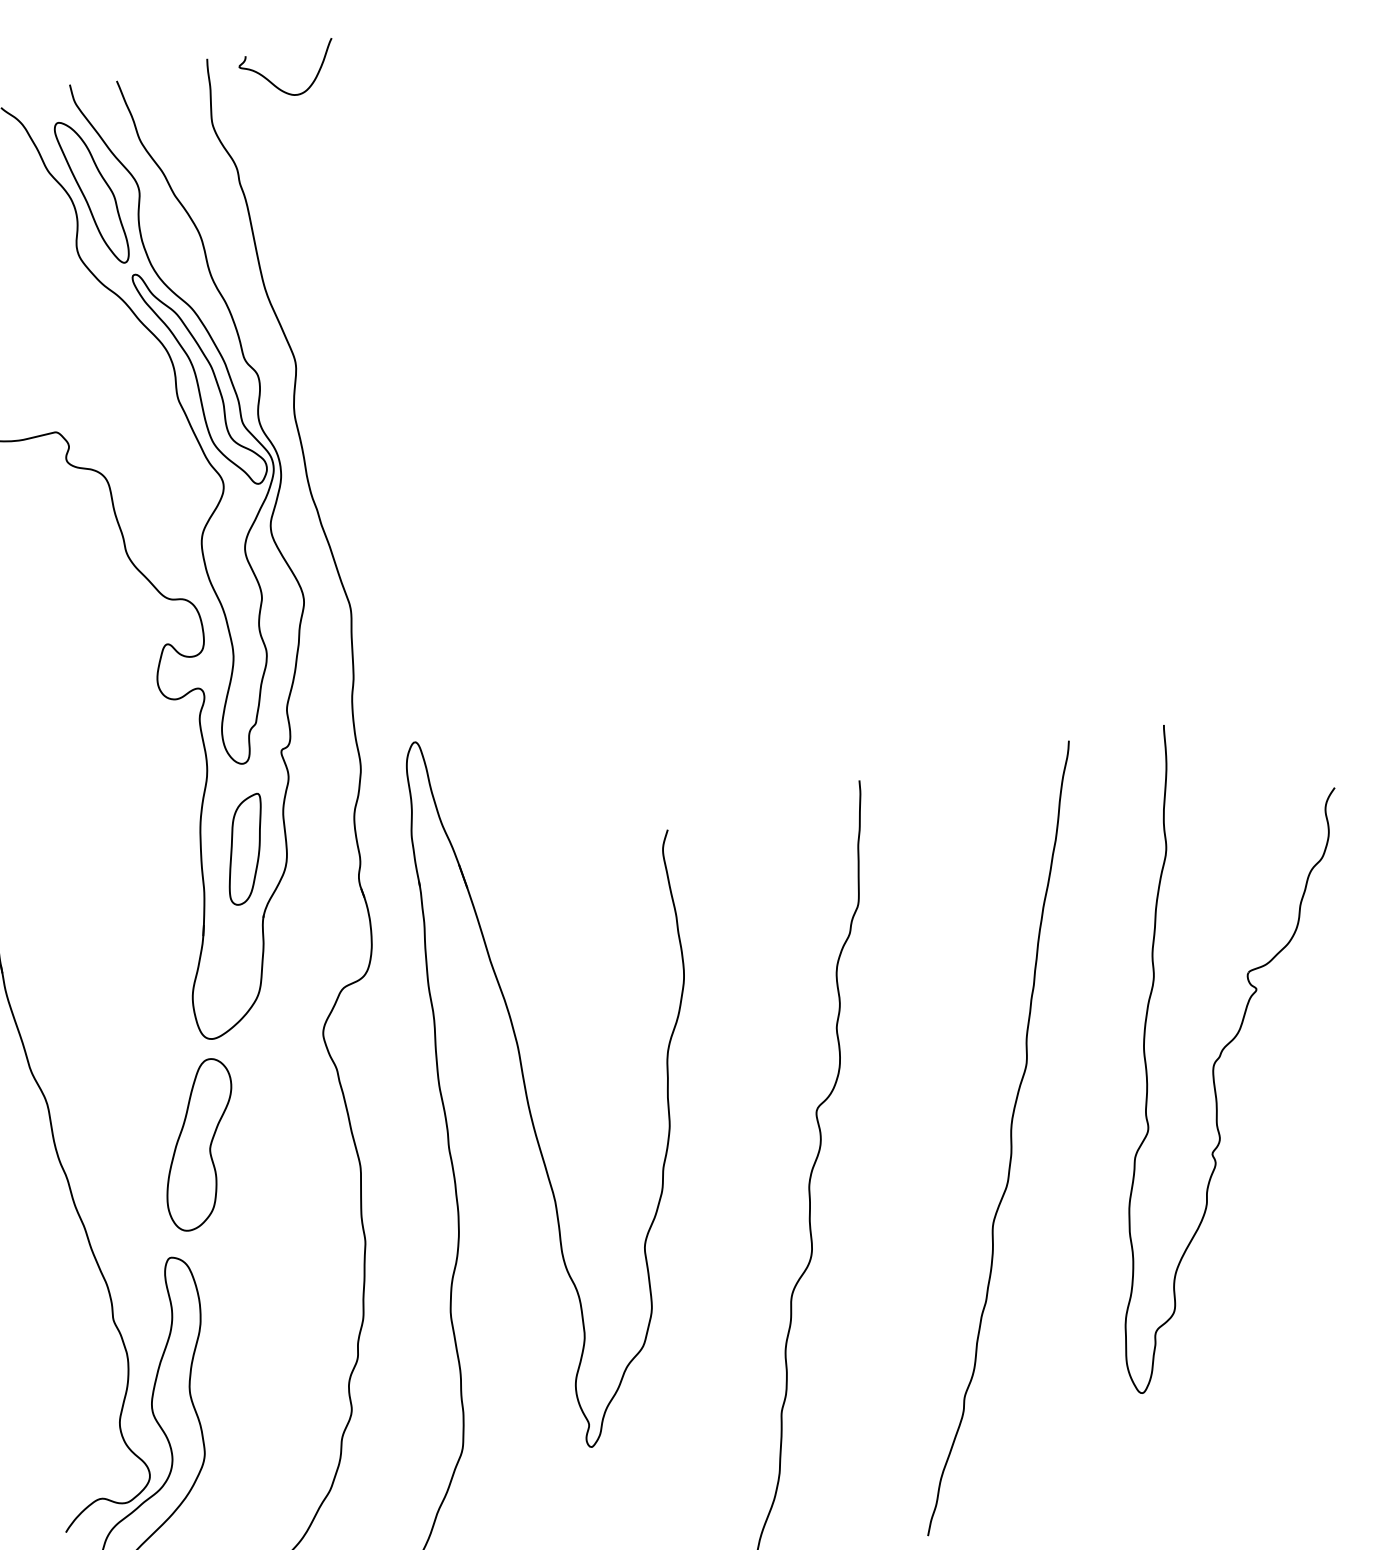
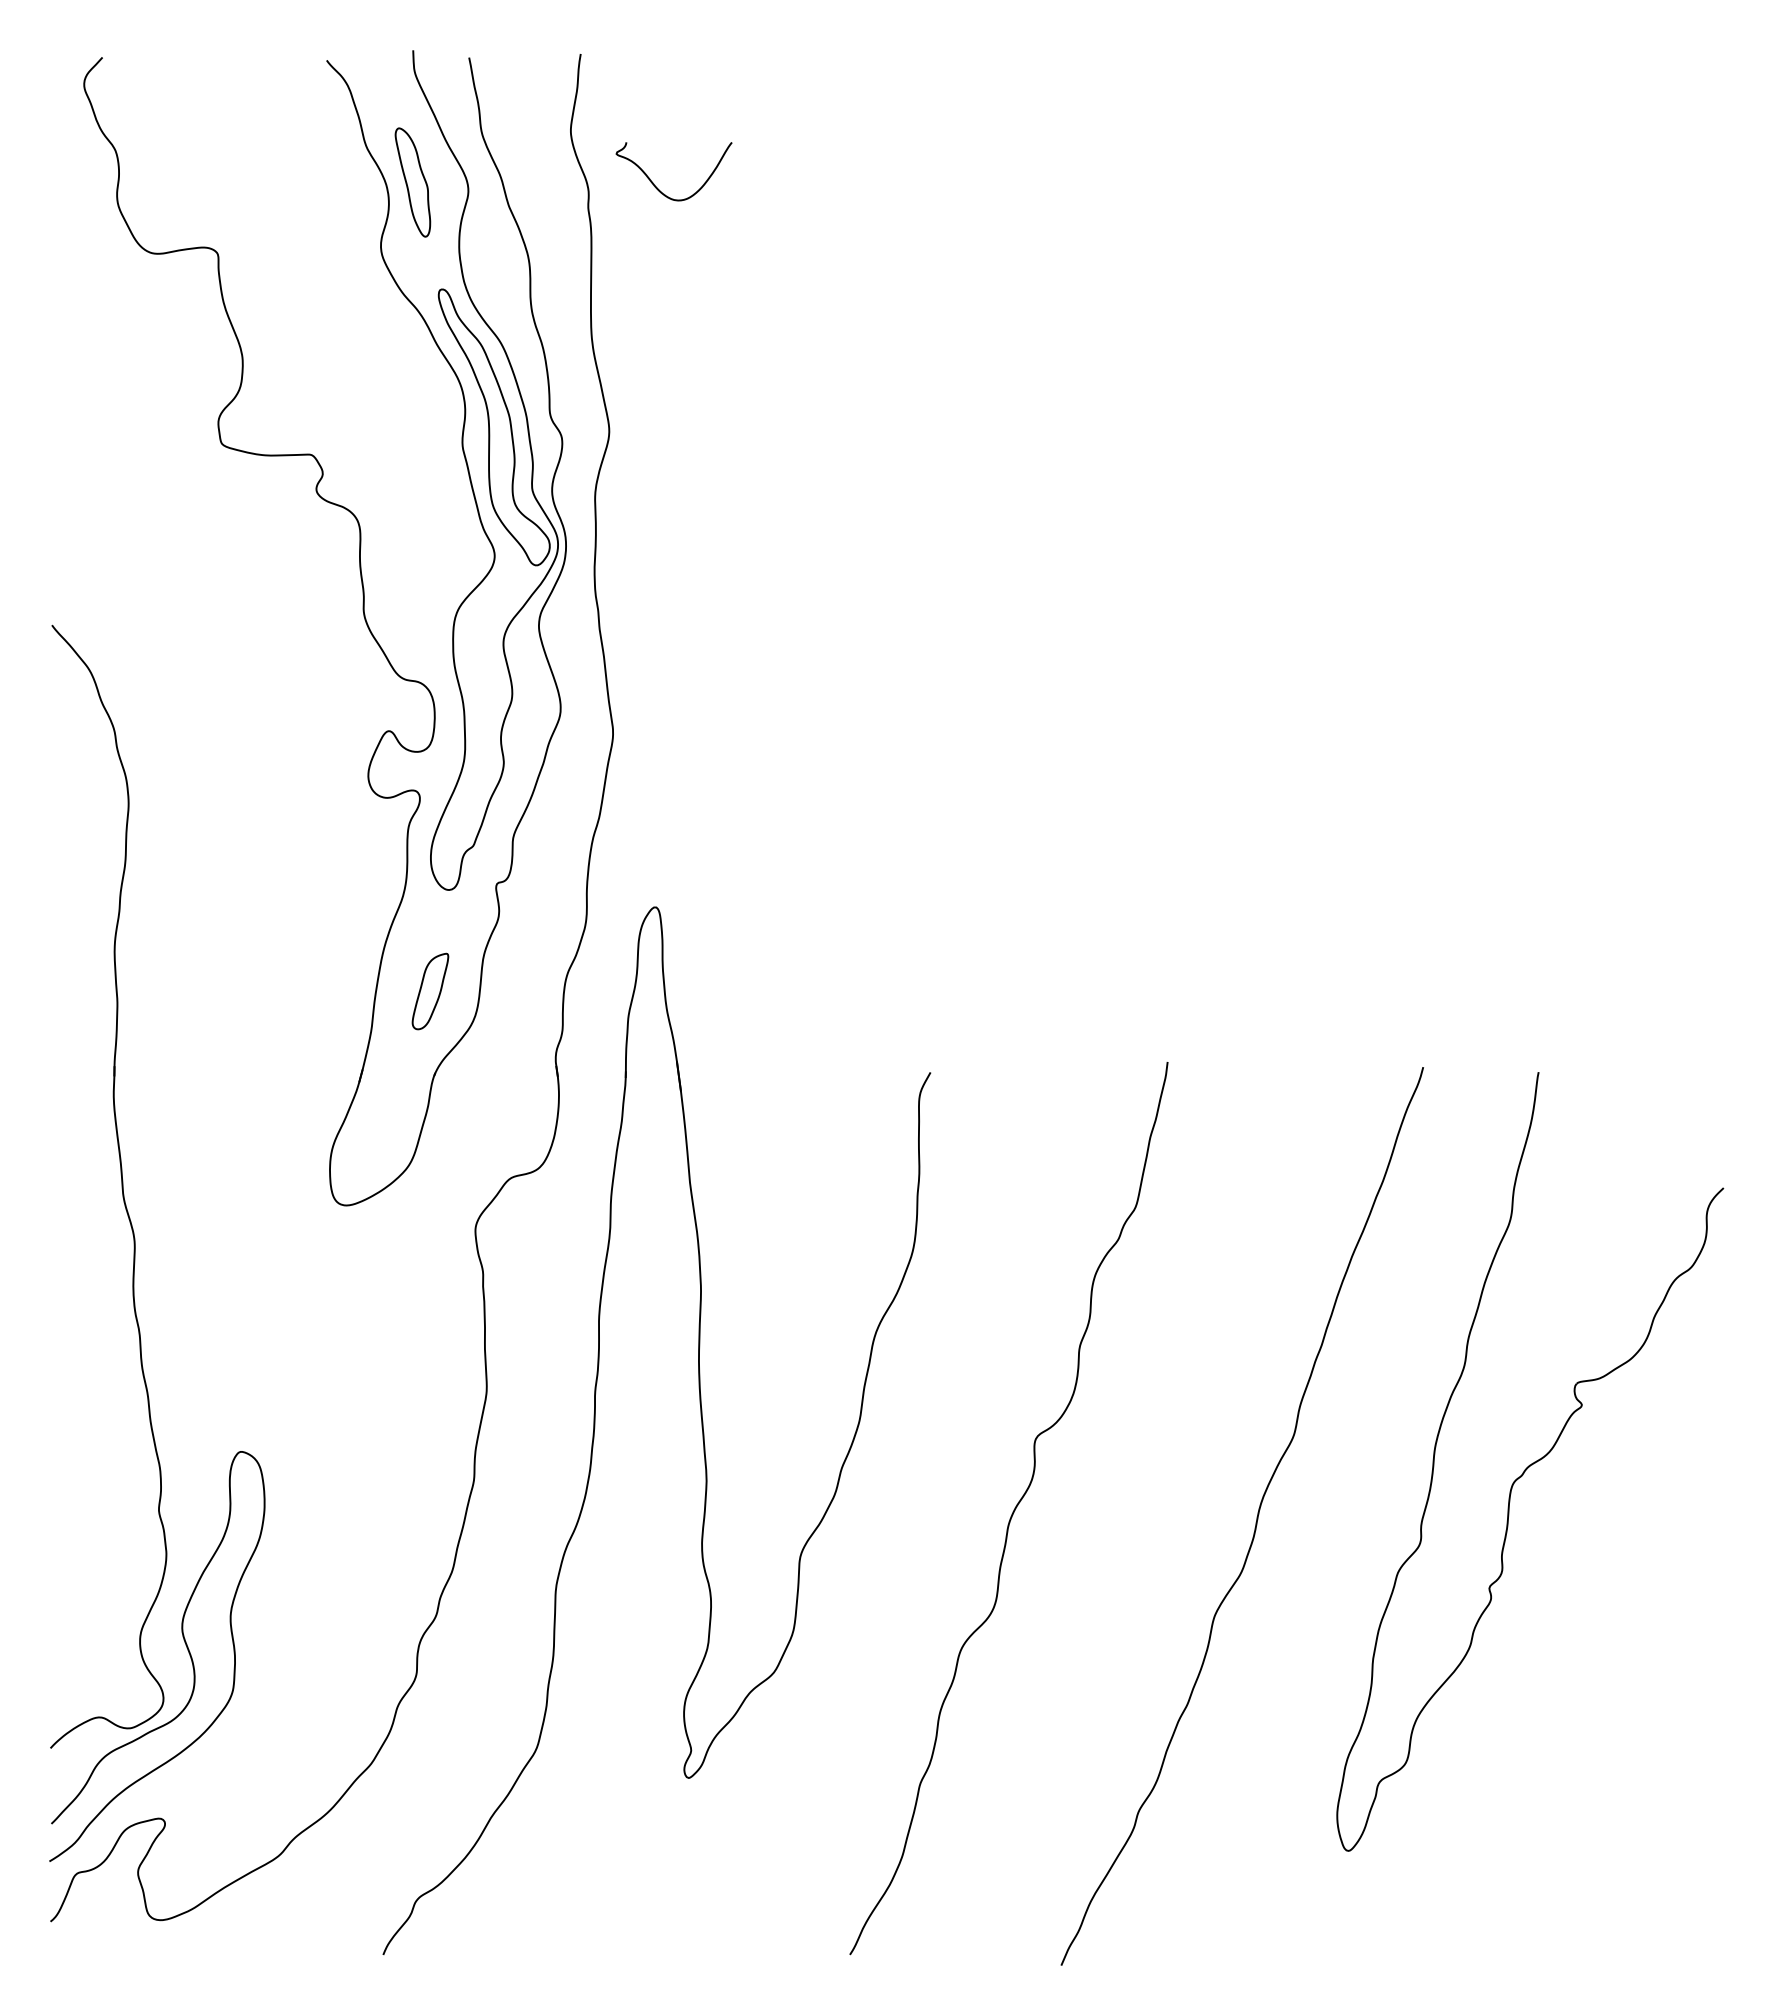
curve: (278, 87) -> (657, 187), moved
part: (92, 192) -> (412, 182), size x0.6
part: (245, 849) -> (430, 991), size x0.6
part: (199, 1144) -> (303, 1326), removed

